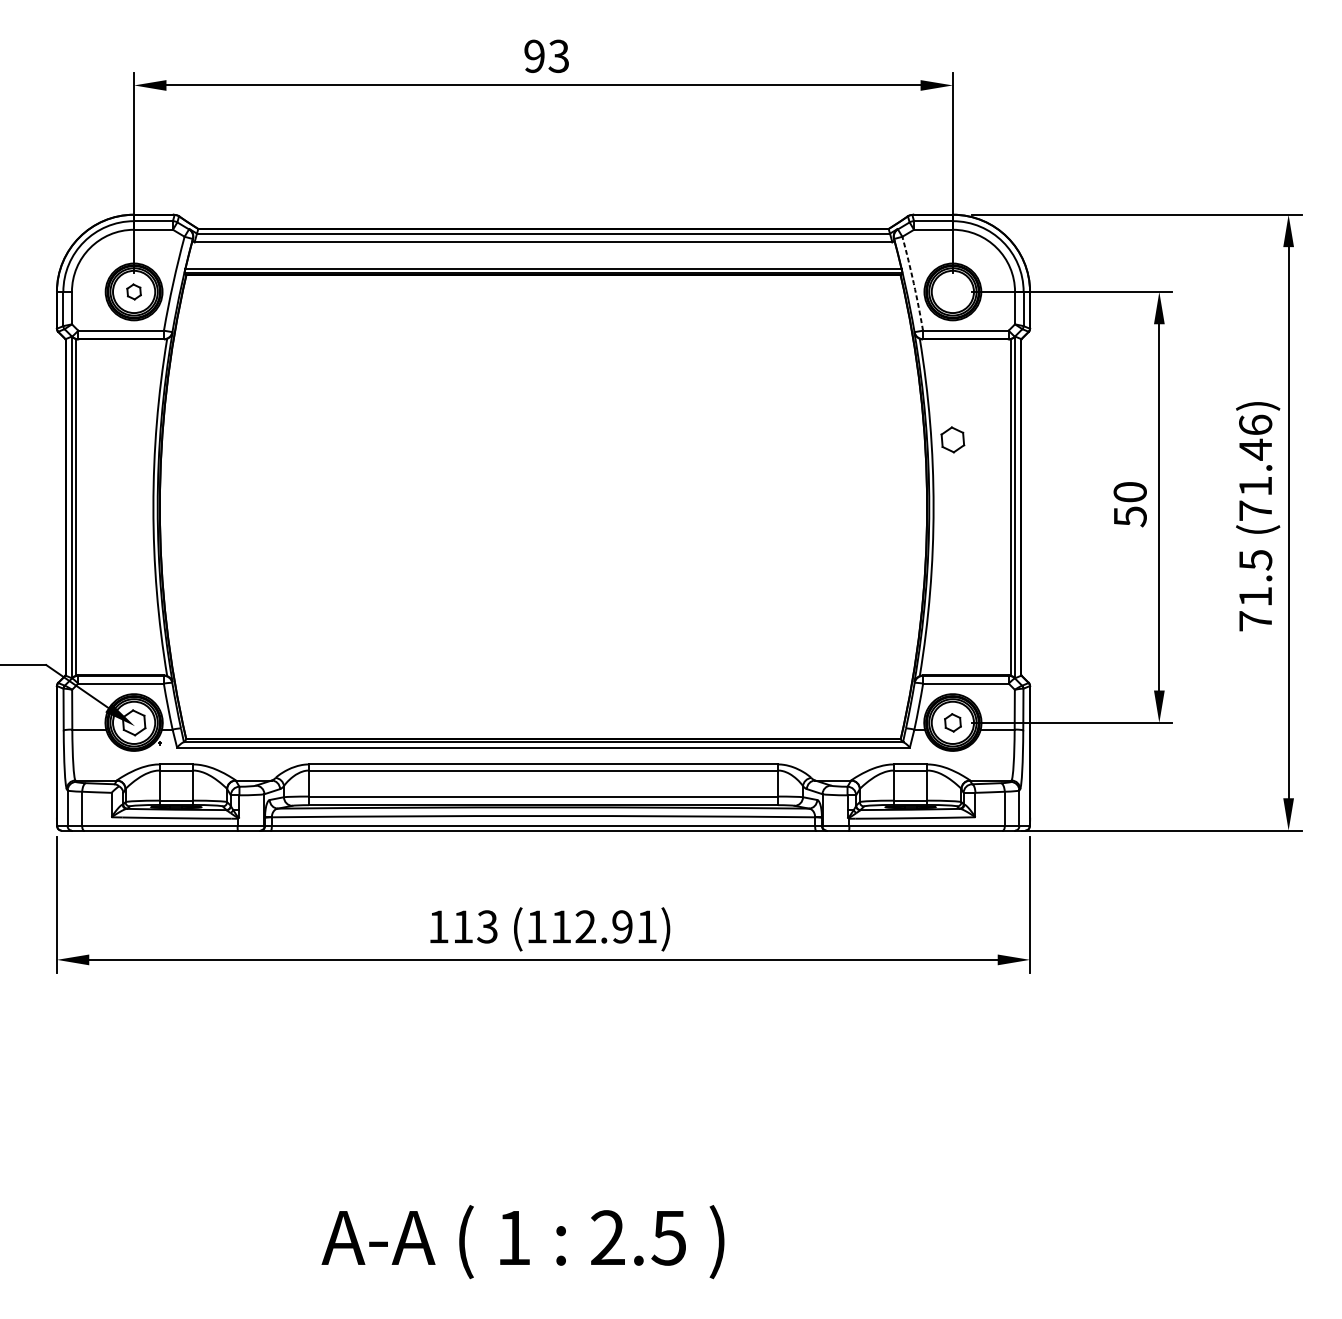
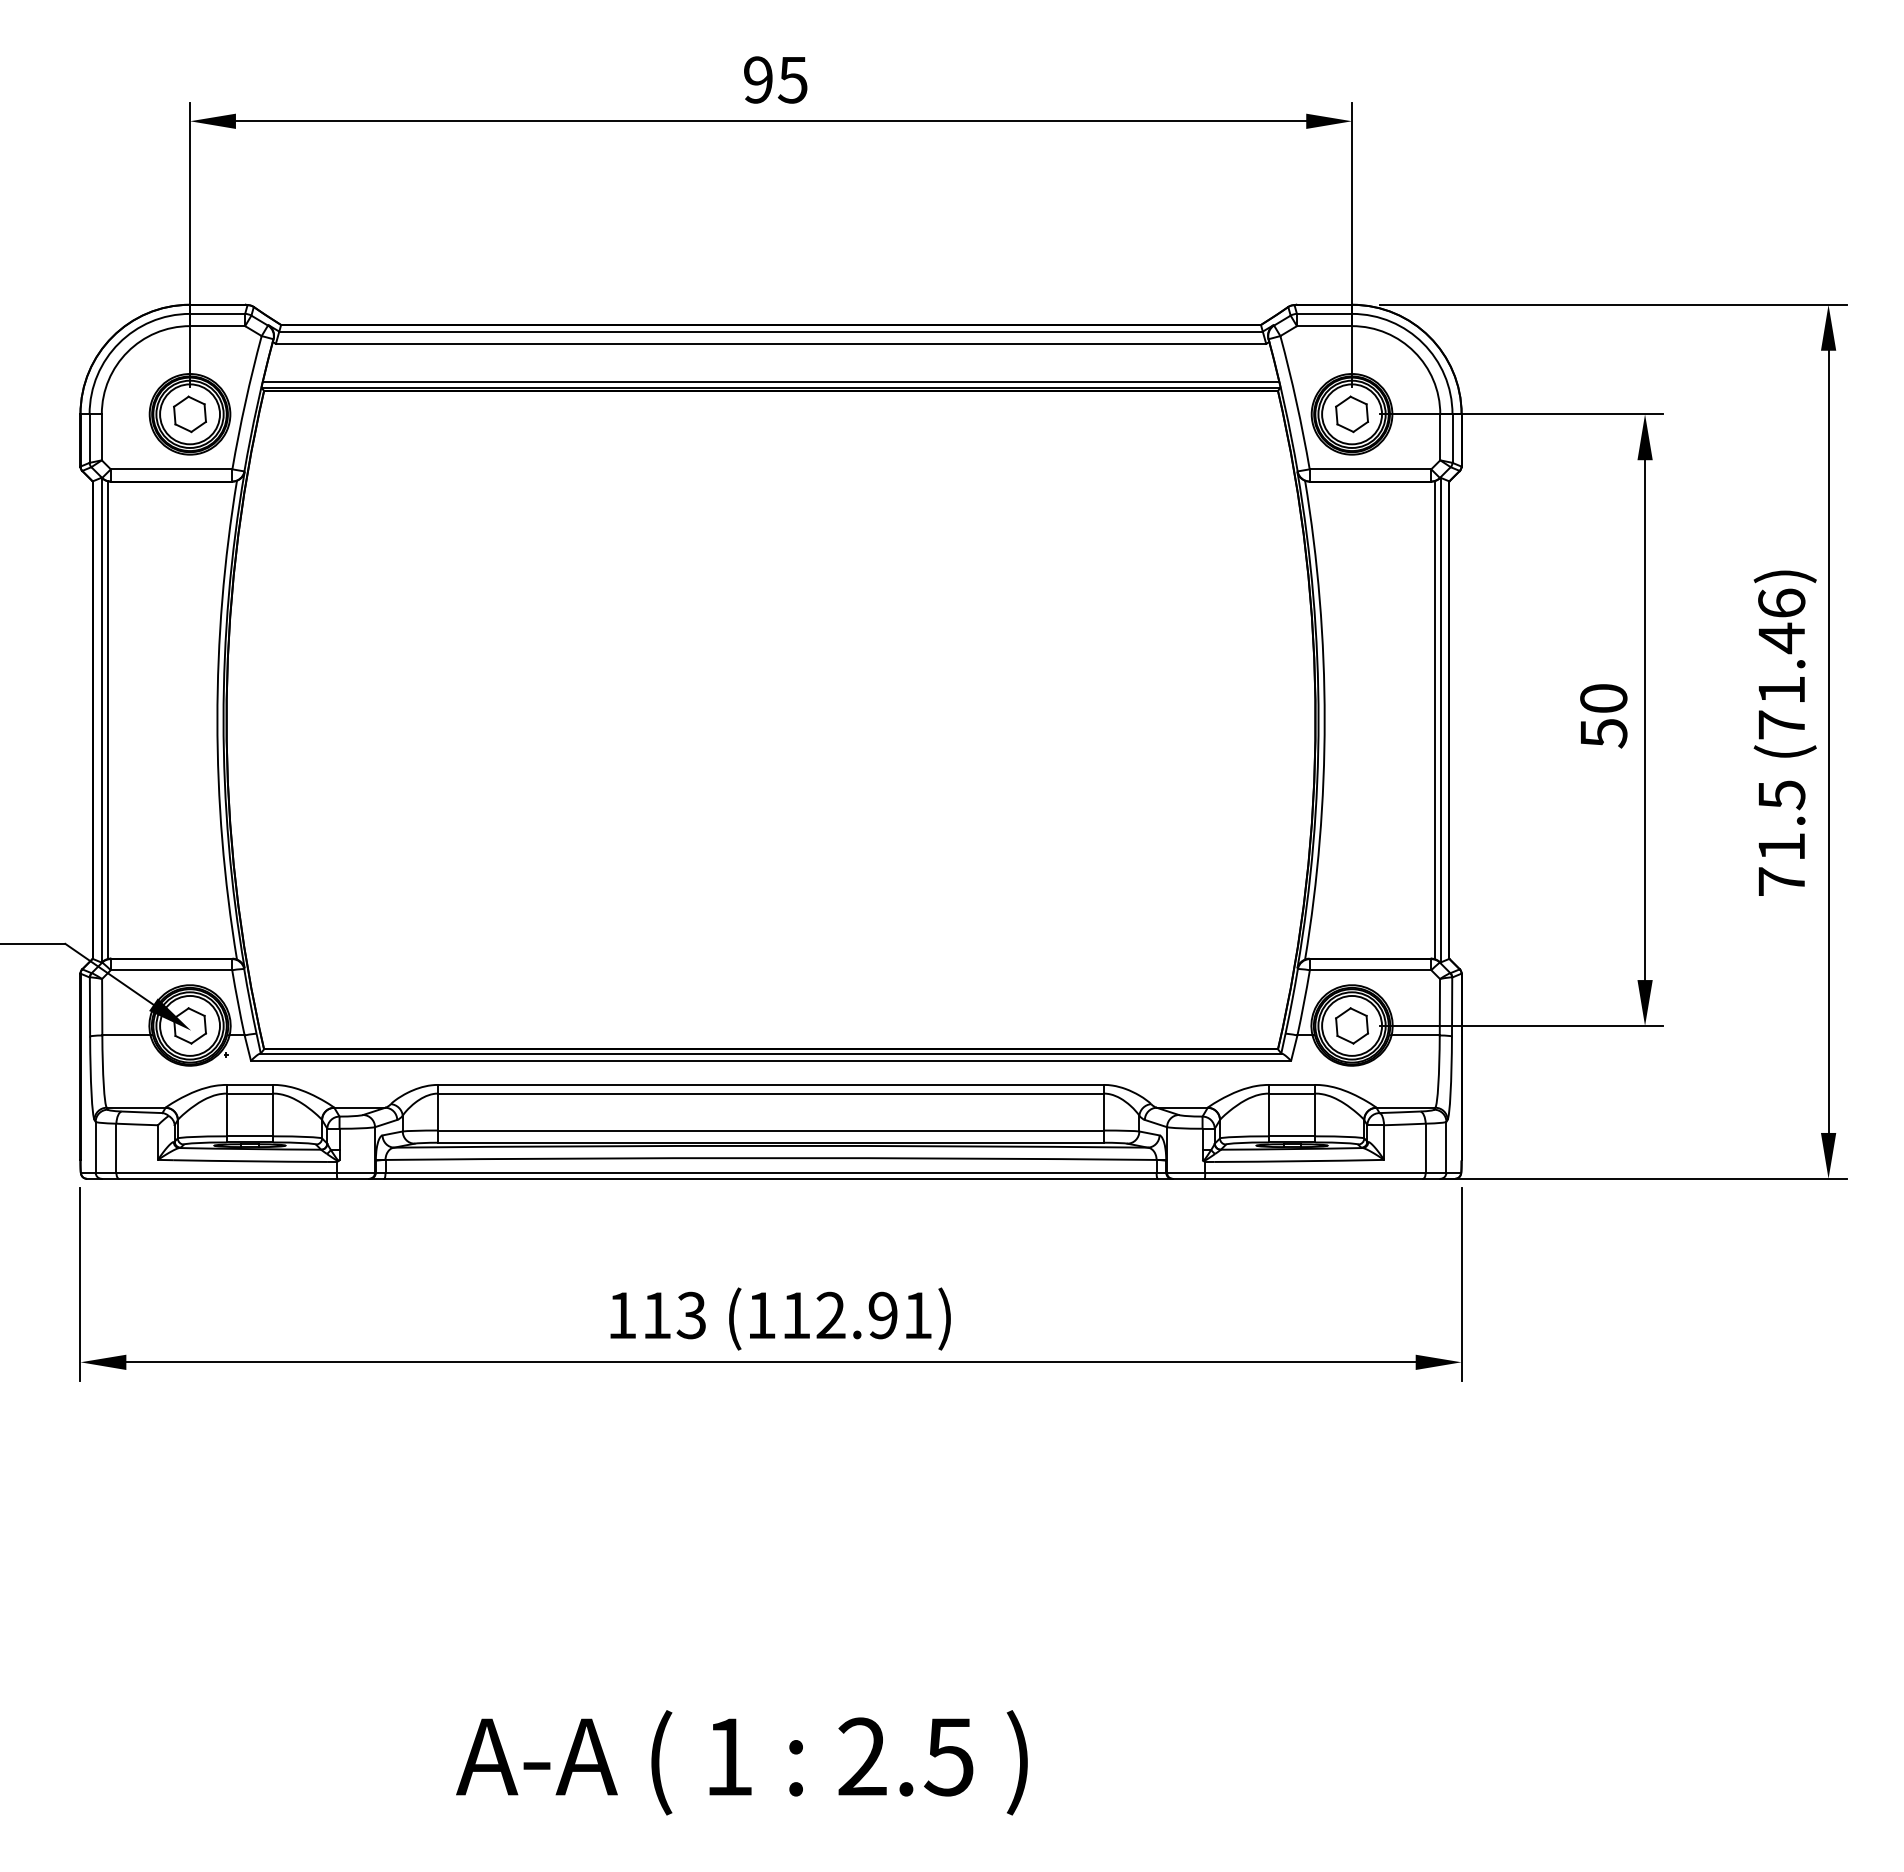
text: (558, 56) -> (792, 79), 93 -> 95
arc: (913, 283) -> (1296, 402), dashed -> solid
part: (133, 292) -> (189, 414), size x1.67
part: (952, 440) -> (1351, 414), moved
part: (953, 722) -> (1352, 1025), size x1.43

